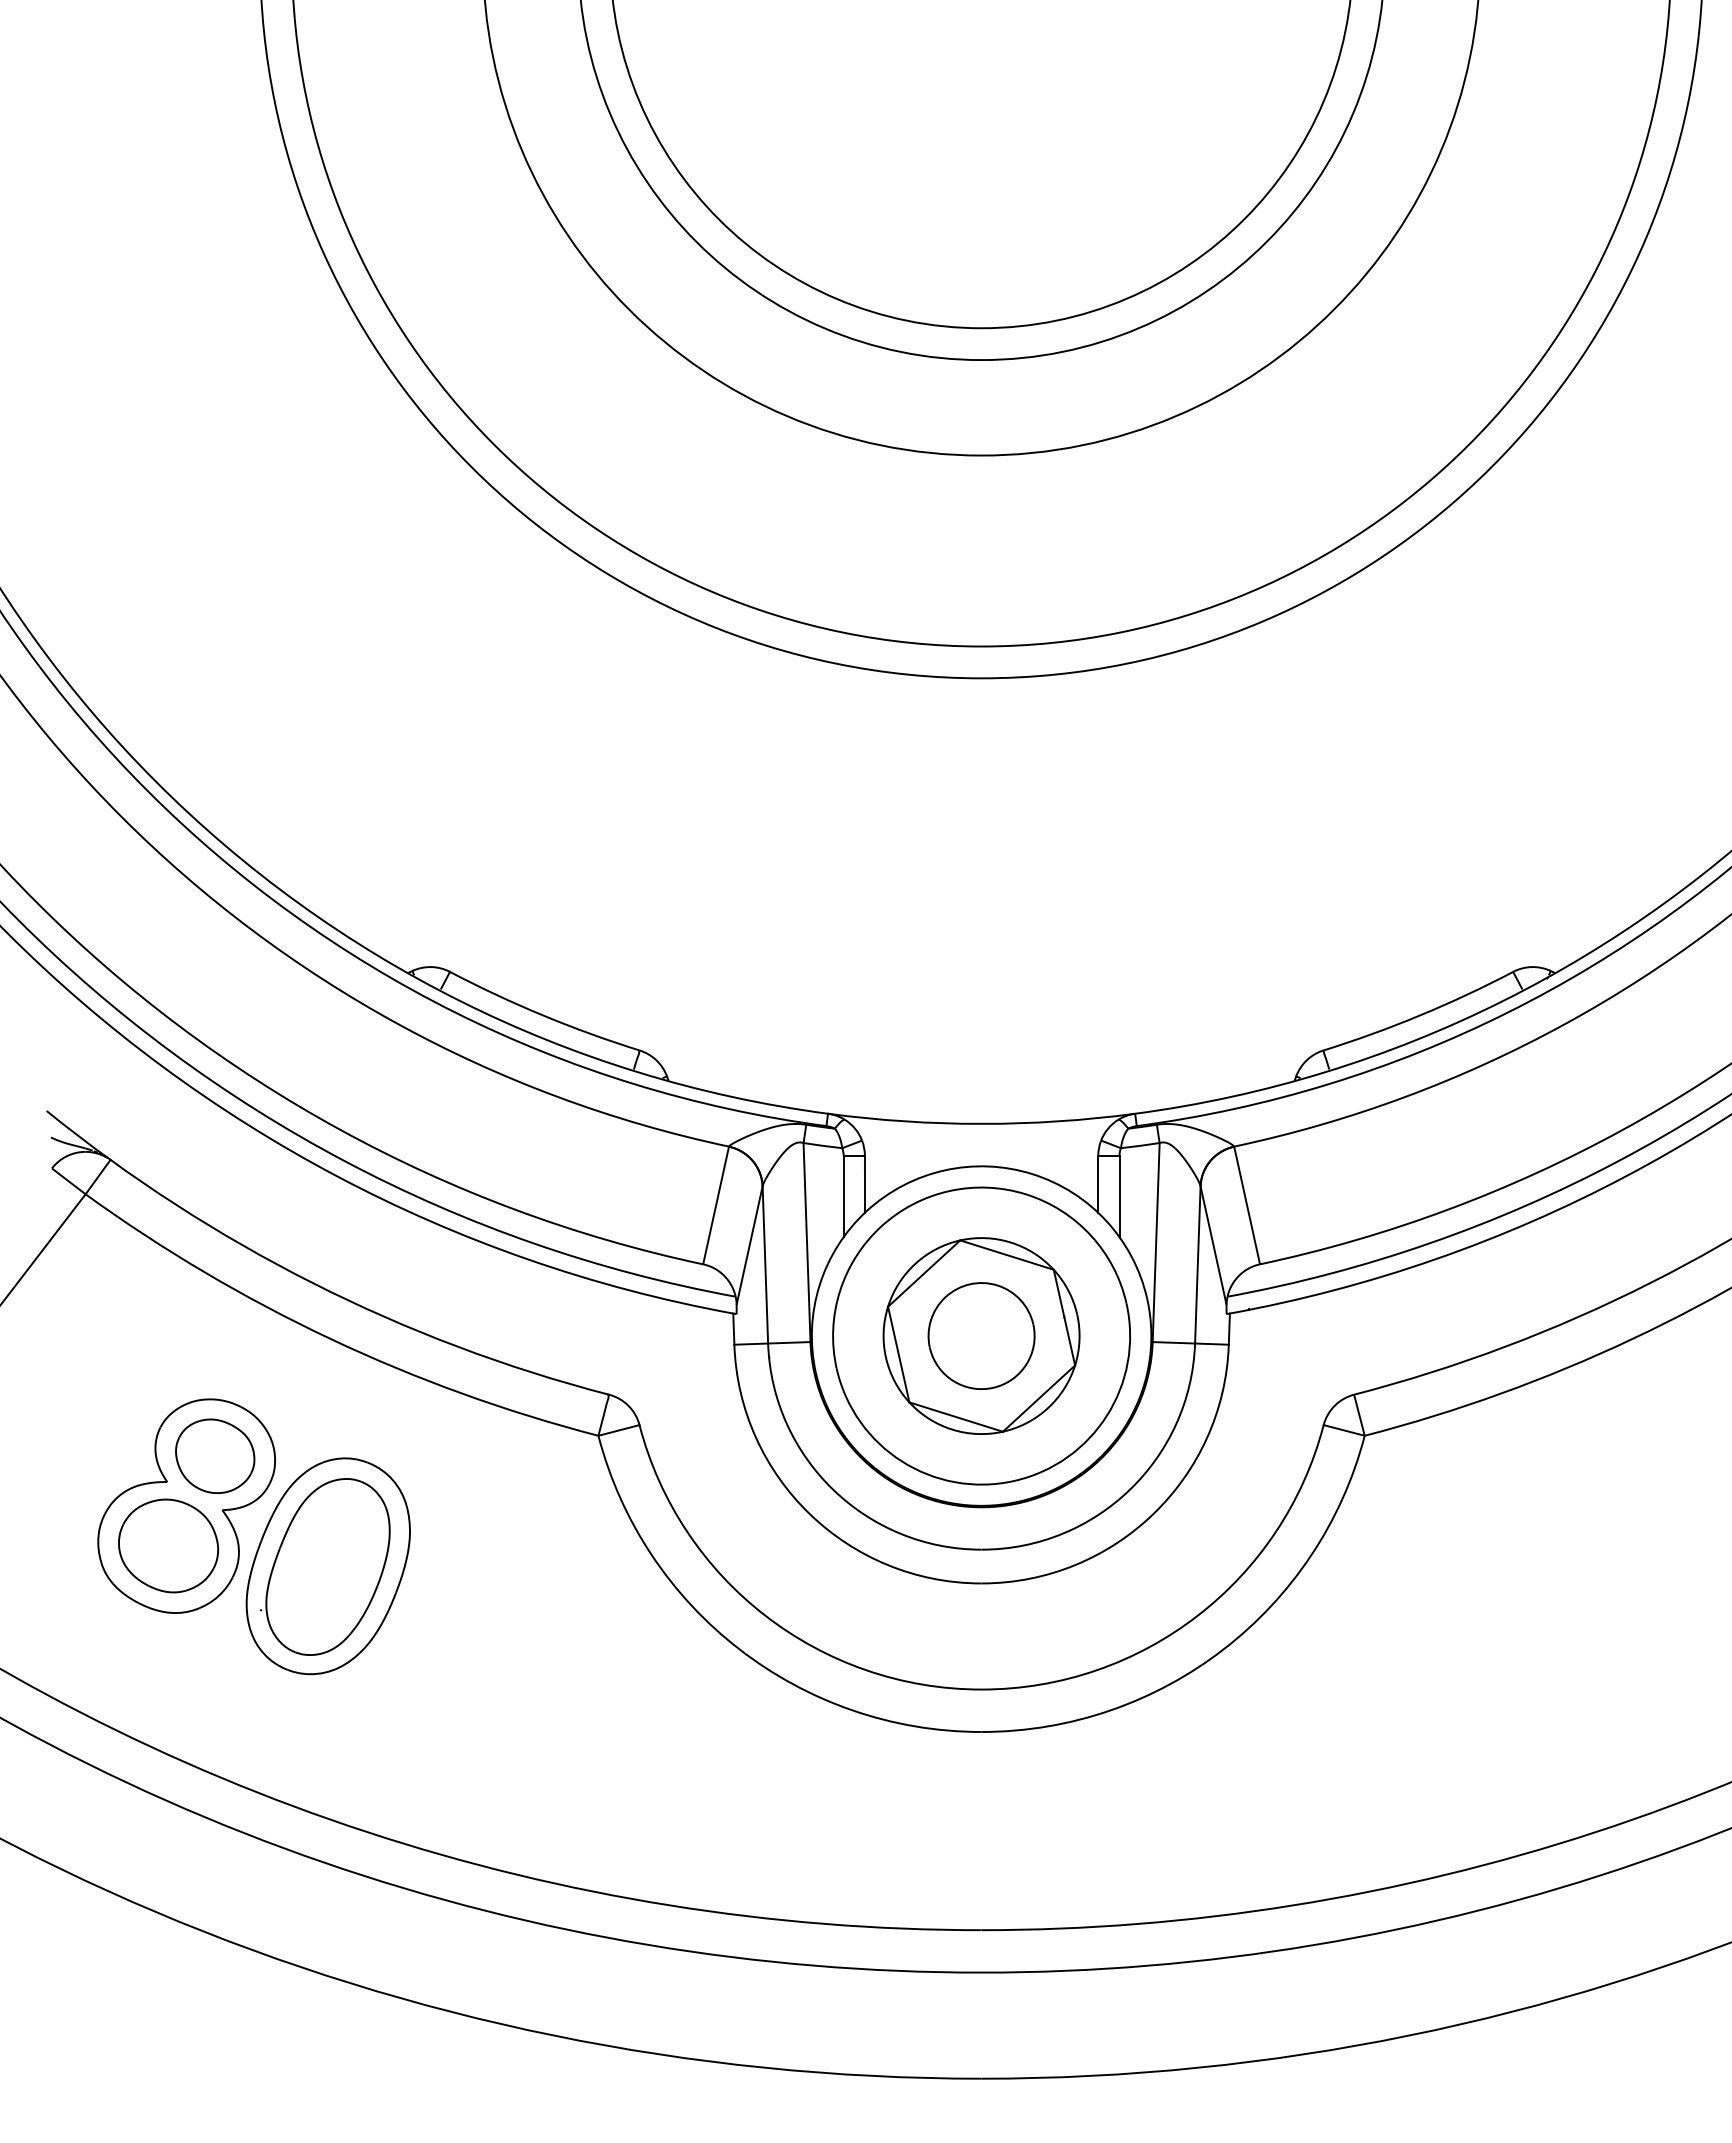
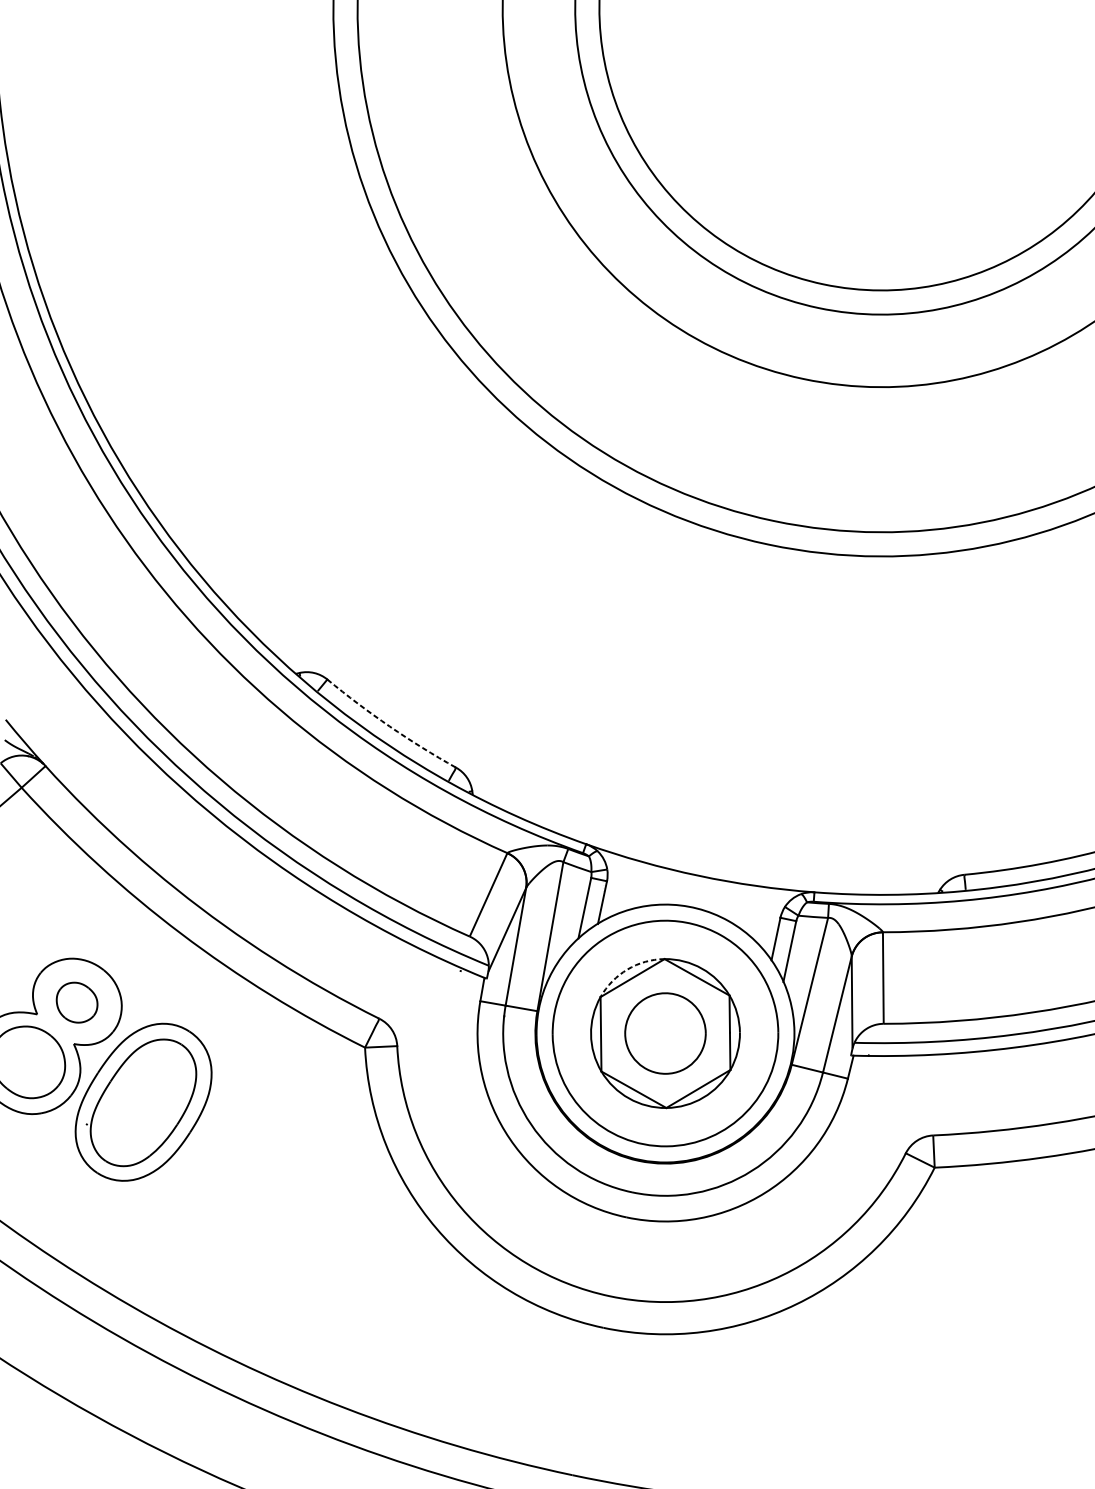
arc: (543, 1015) -> (390, 726), solid -> dashed
arc: (915, 1263) -> (627, 969), solid -> dashed
part: (215, 1455) -> (77, 1002), size x0.7

